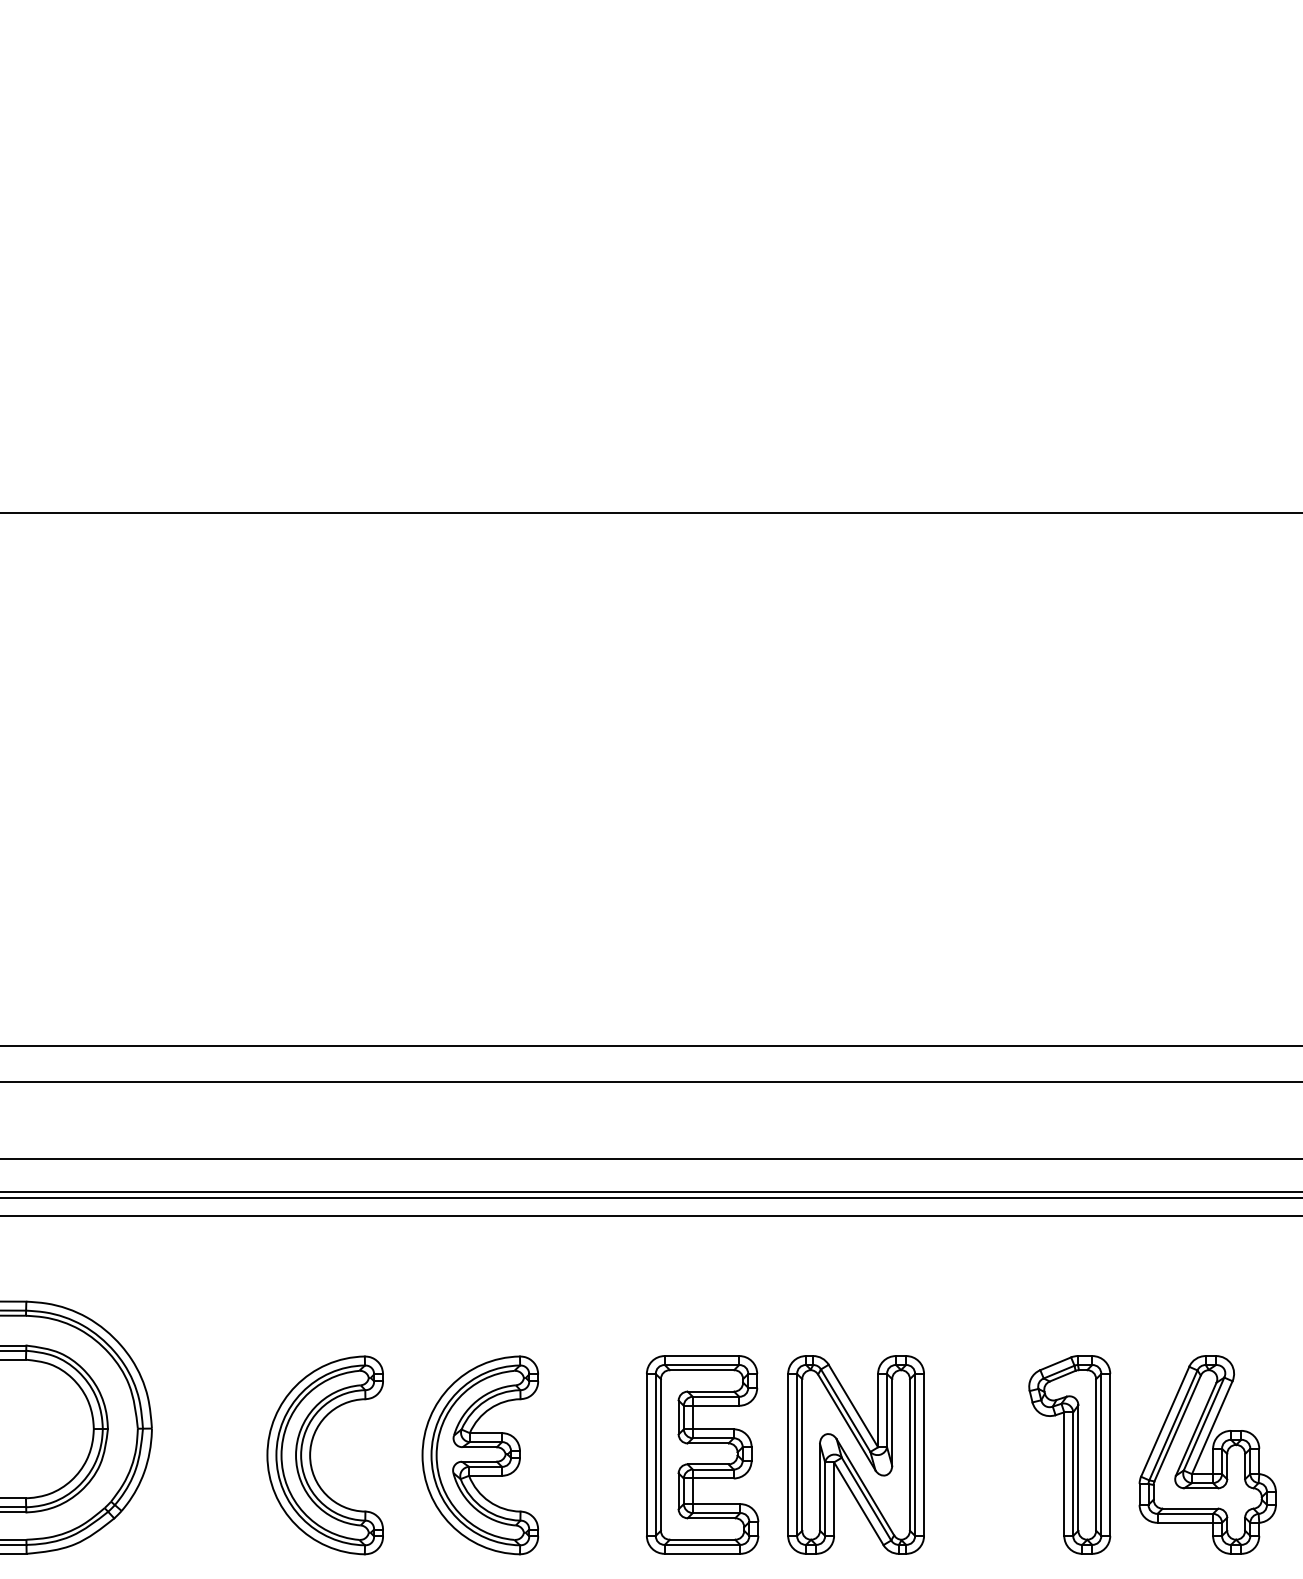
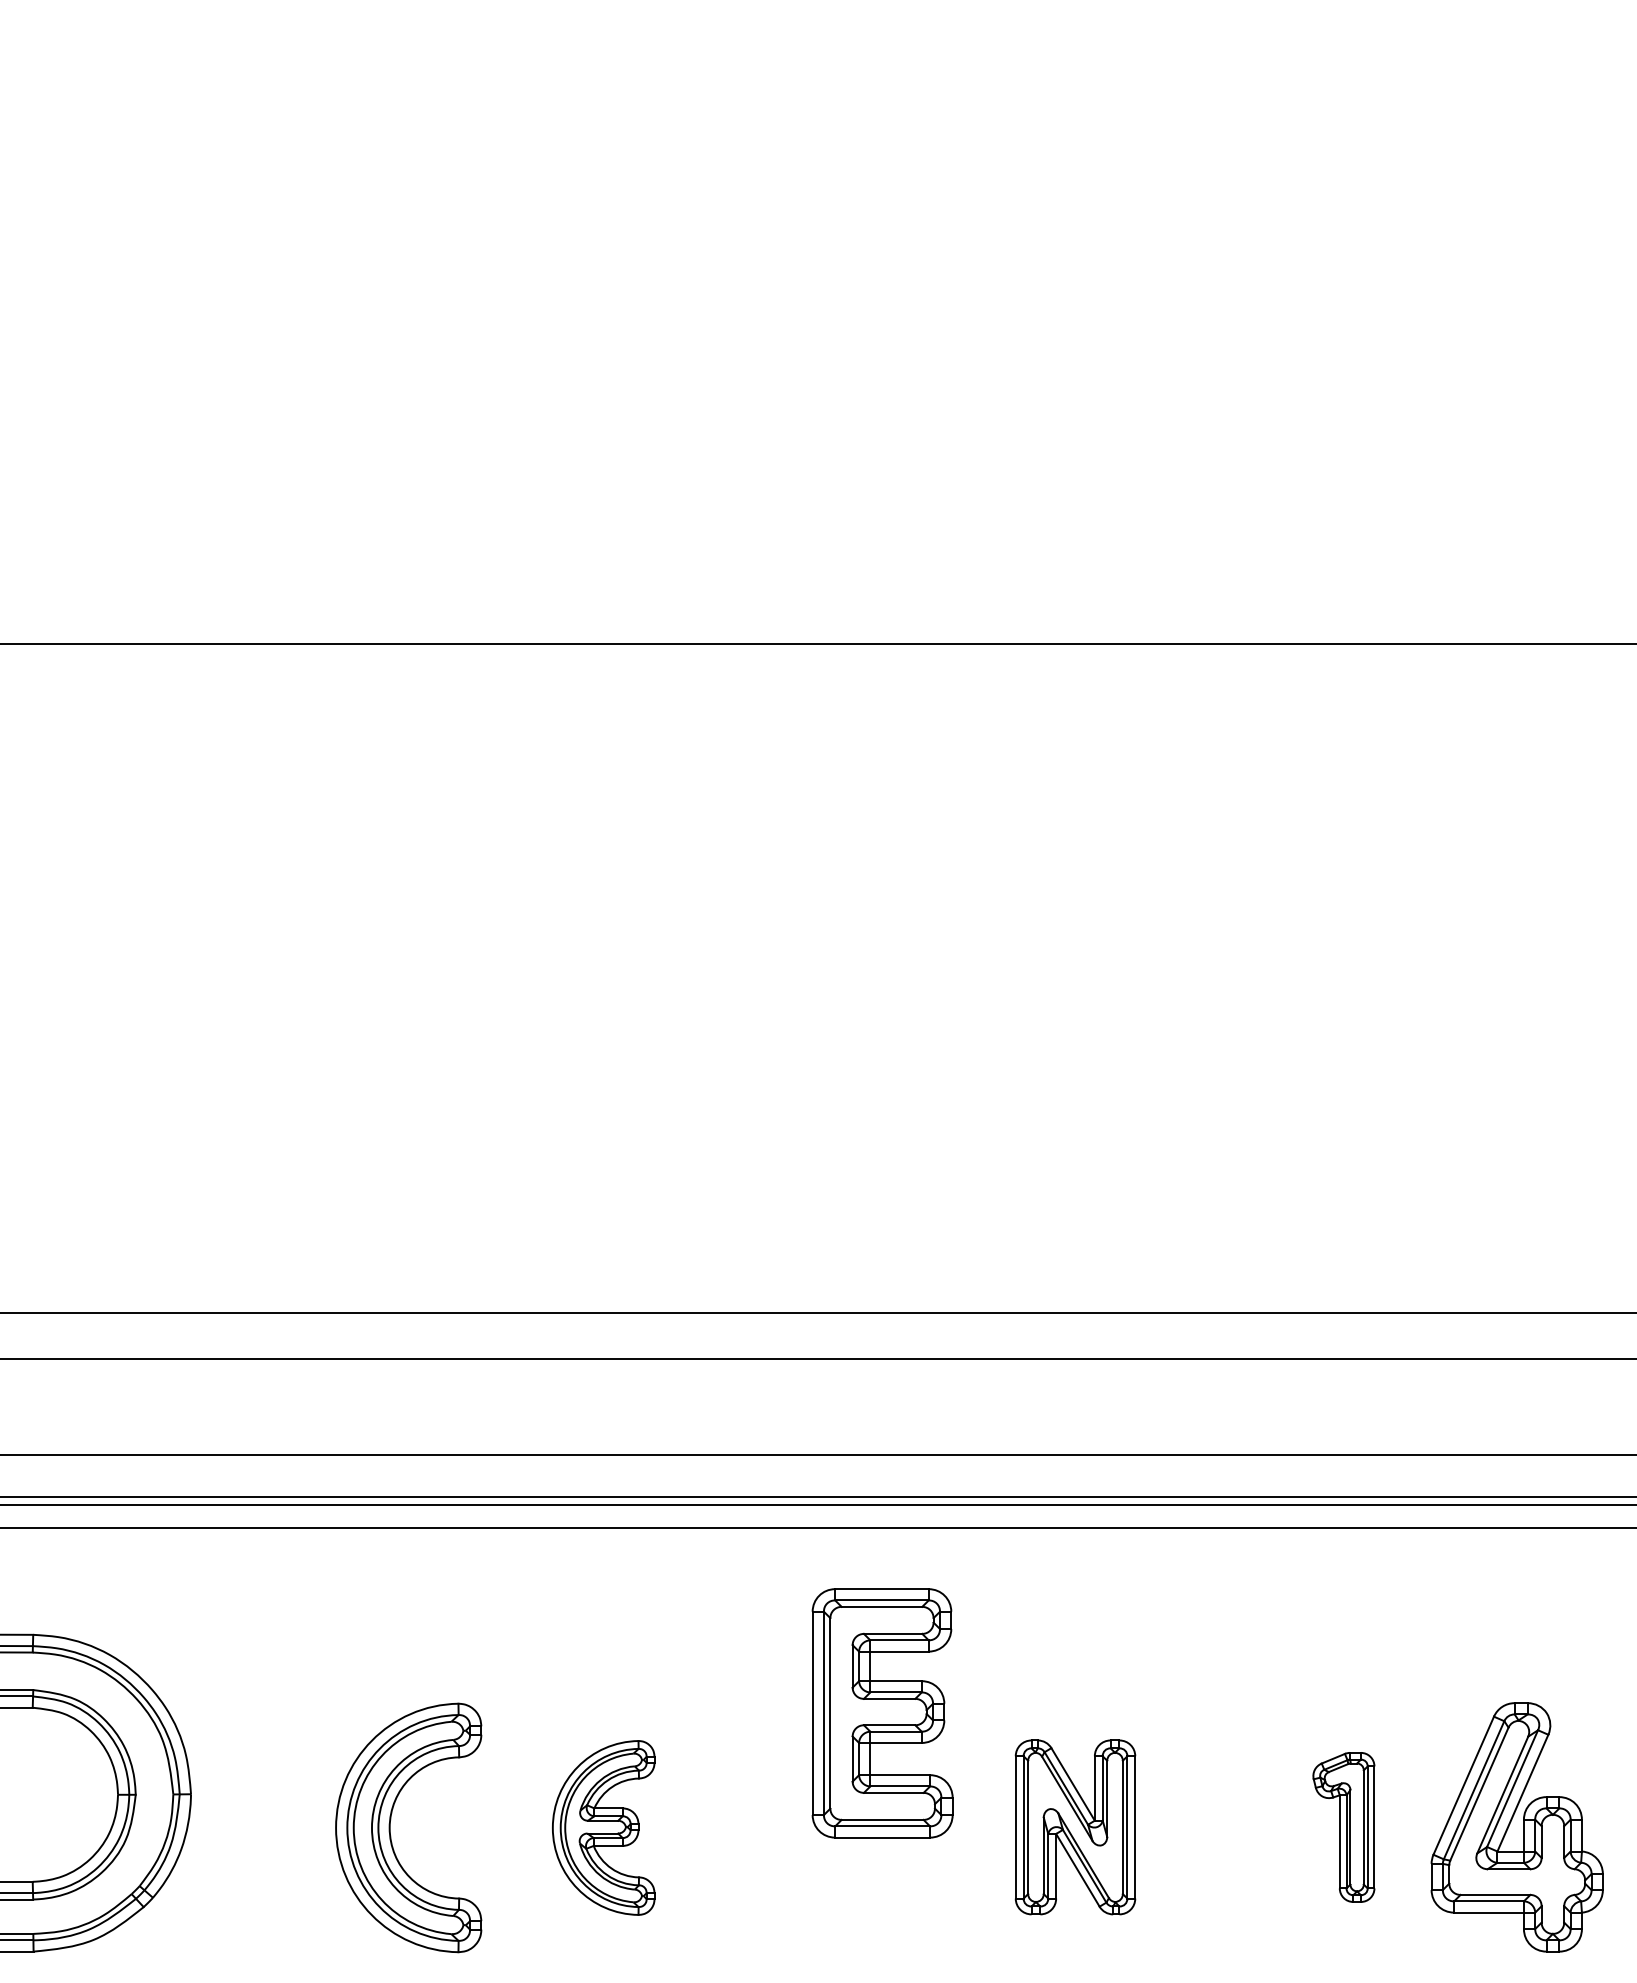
part: (480, 1455) -> (603, 1827), size x0.7
part: (702, 1455) -> (882, 1713), moved
part: (856, 1455) -> (1075, 1827), size x0.7
part: (1069, 1455) -> (1343, 1827), size x0.6

